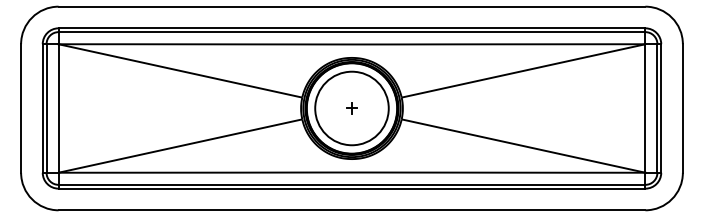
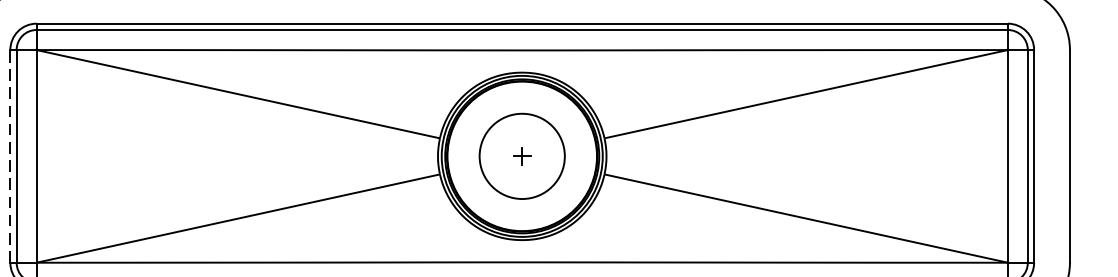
line: (42, 108) -> (9, 156), solid -> dashed
circle: (351, 108) -> (521, 156), size x0.7

